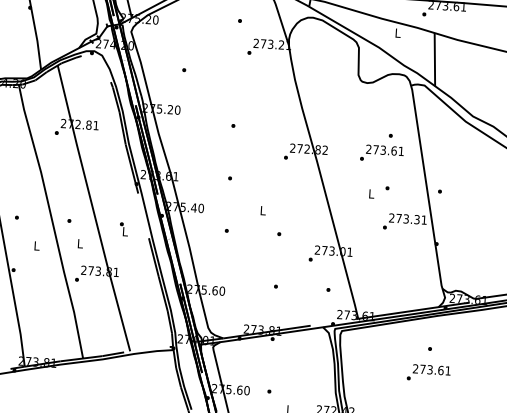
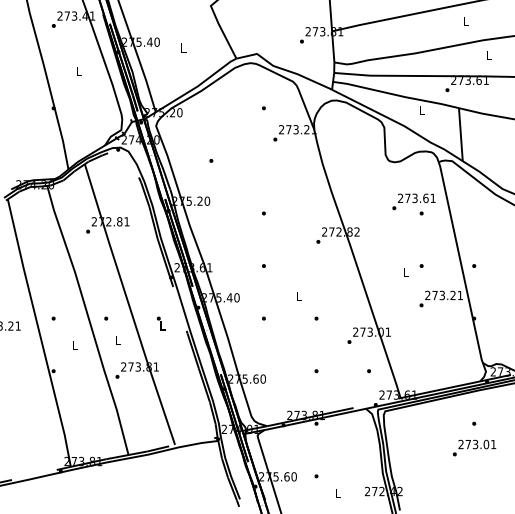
text: (381, 153) -> (413, 201), moved
text: (416, 219) -> (452, 295), 273.31 -> 273.21
text: (441, 369) -> (486, 443), 273.61 -> 273.01

